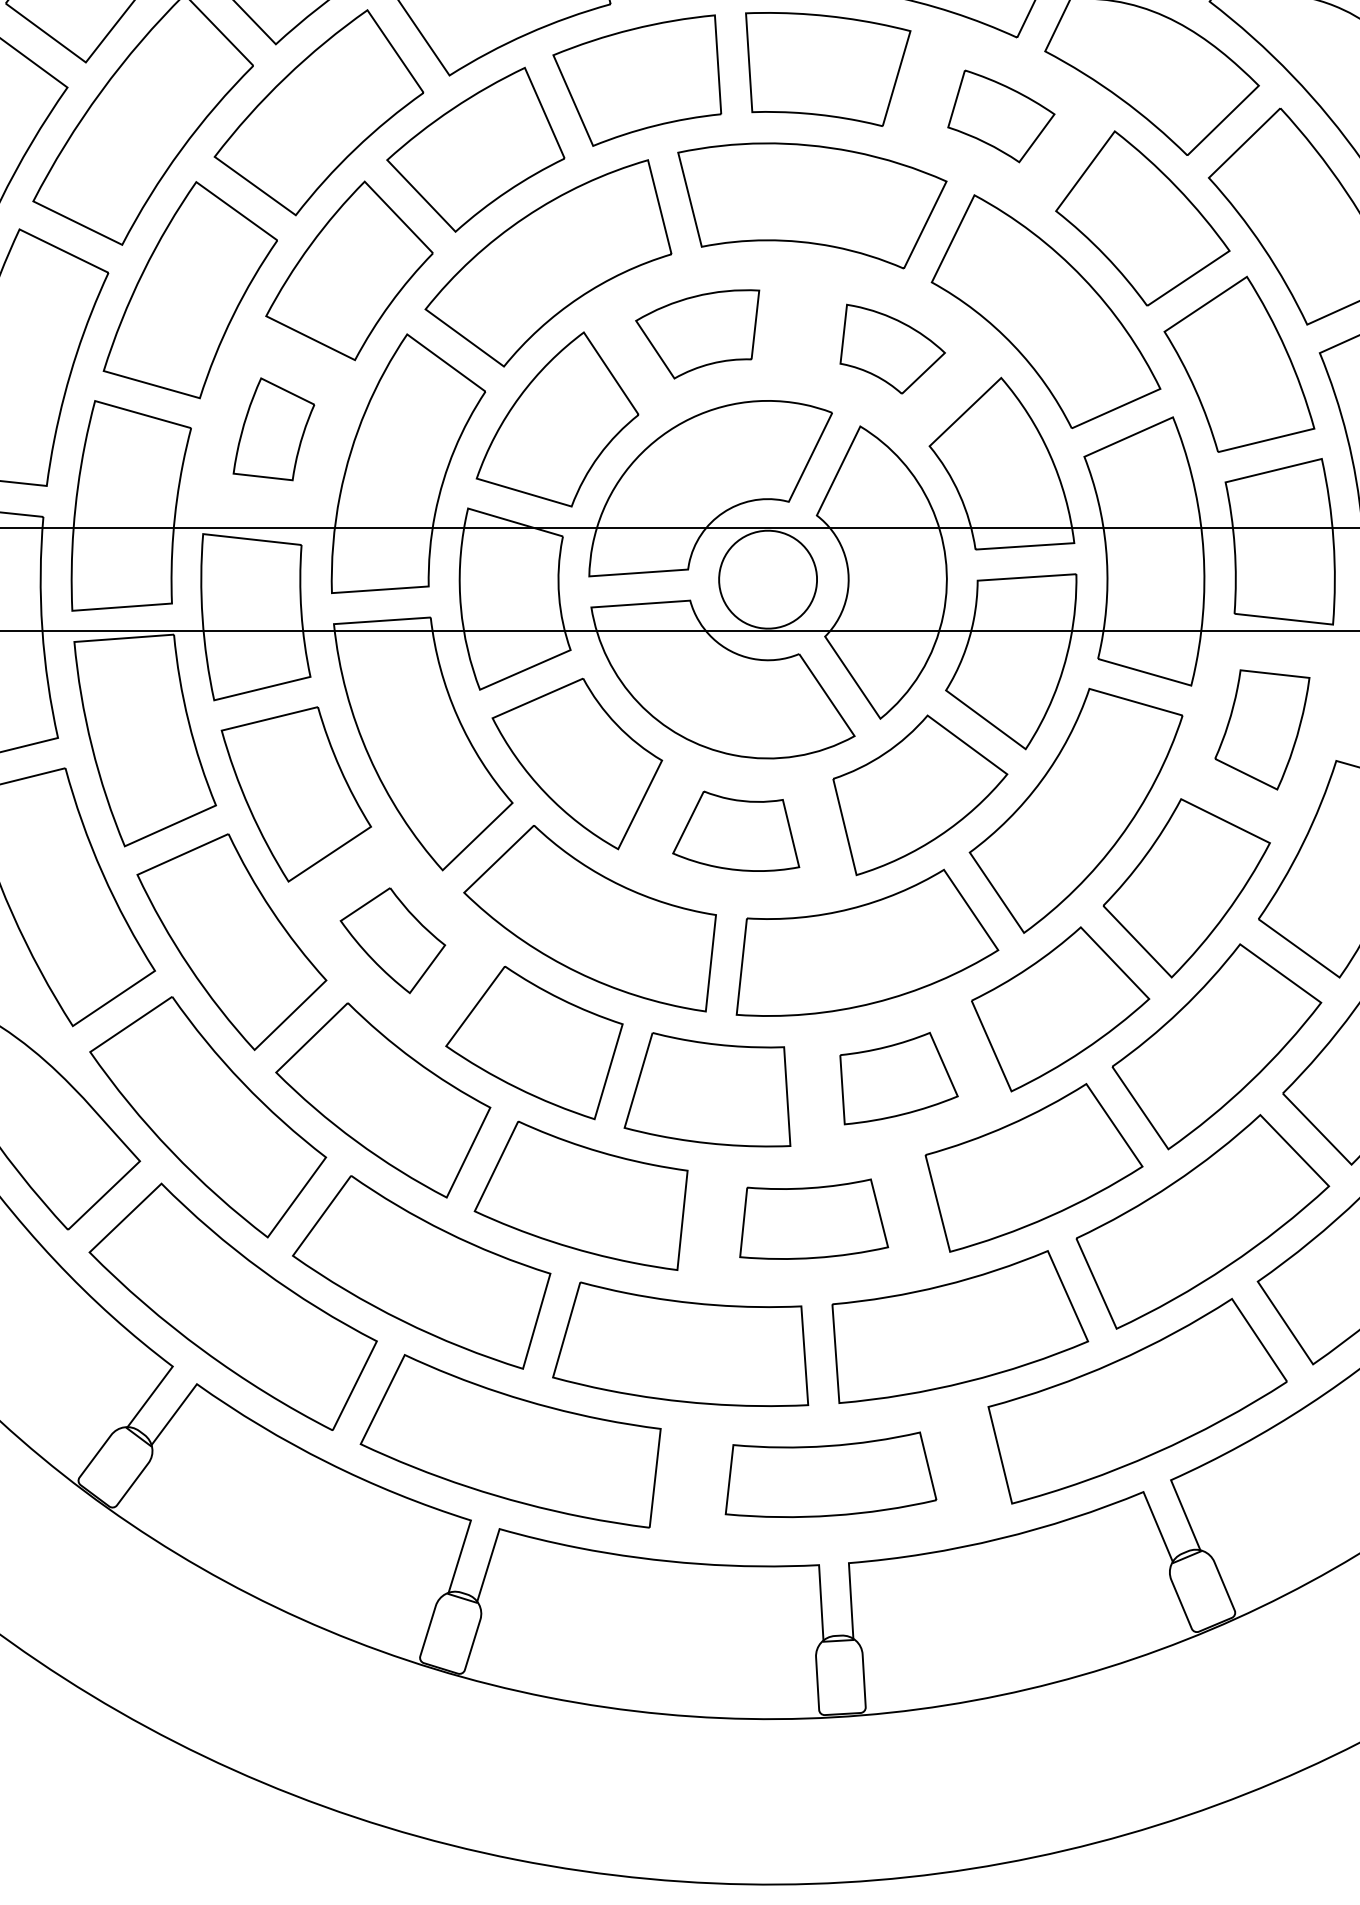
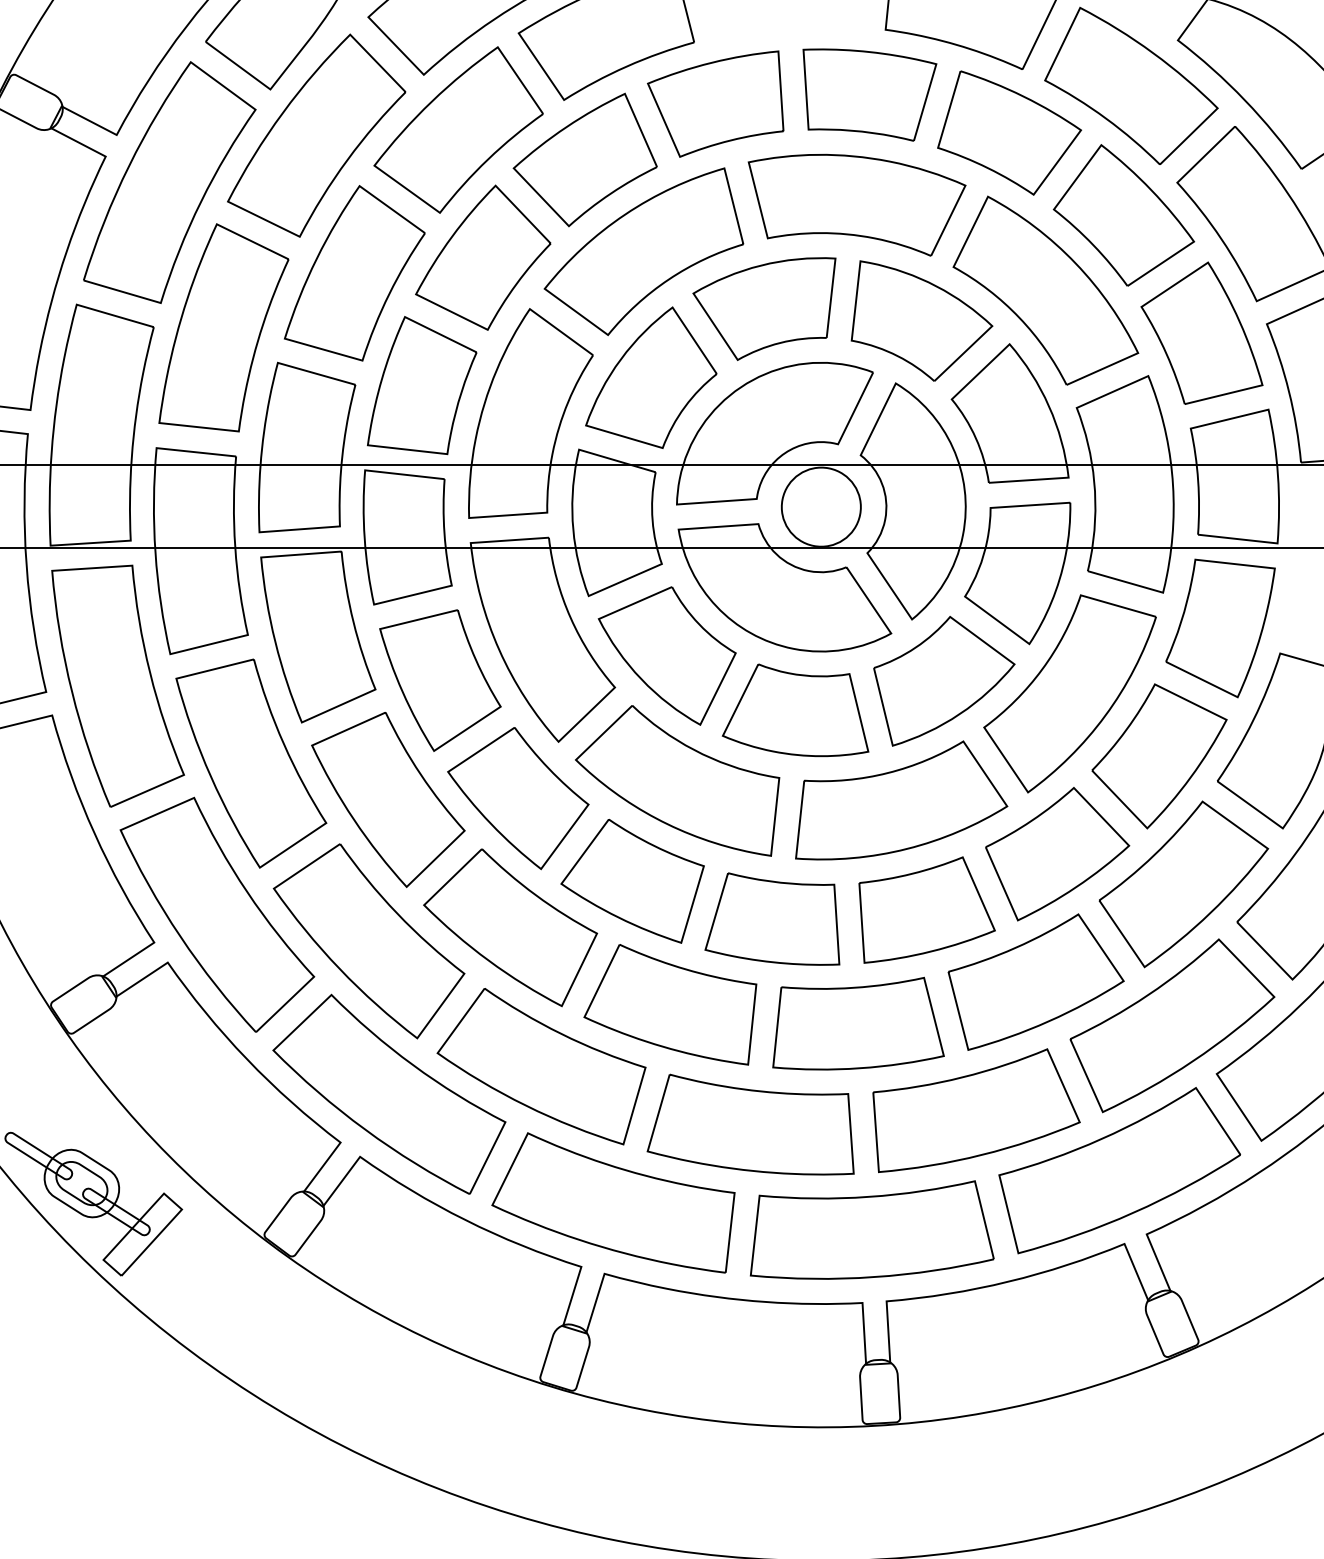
part: (1001, 115) -> (1009, 132), size x1.67
part: (697, 333) -> (764, 308), size x1.43
part: (892, 348) -> (921, 320), size x1.67
part: (274, 429) -> (422, 385), size x1.67
part: (1262, 729) -> (1220, 628), size x1.43
part: (736, 831) -> (795, 710), size x1.43
part: (393, 940) -> (518, 798), size x1.67
part: (898, 1077) -> (926, 909), size x1.43
part: (814, 1219) -> (858, 1023), size x1.43
part: (830, 1474) -> (871, 1229), size x1.43

